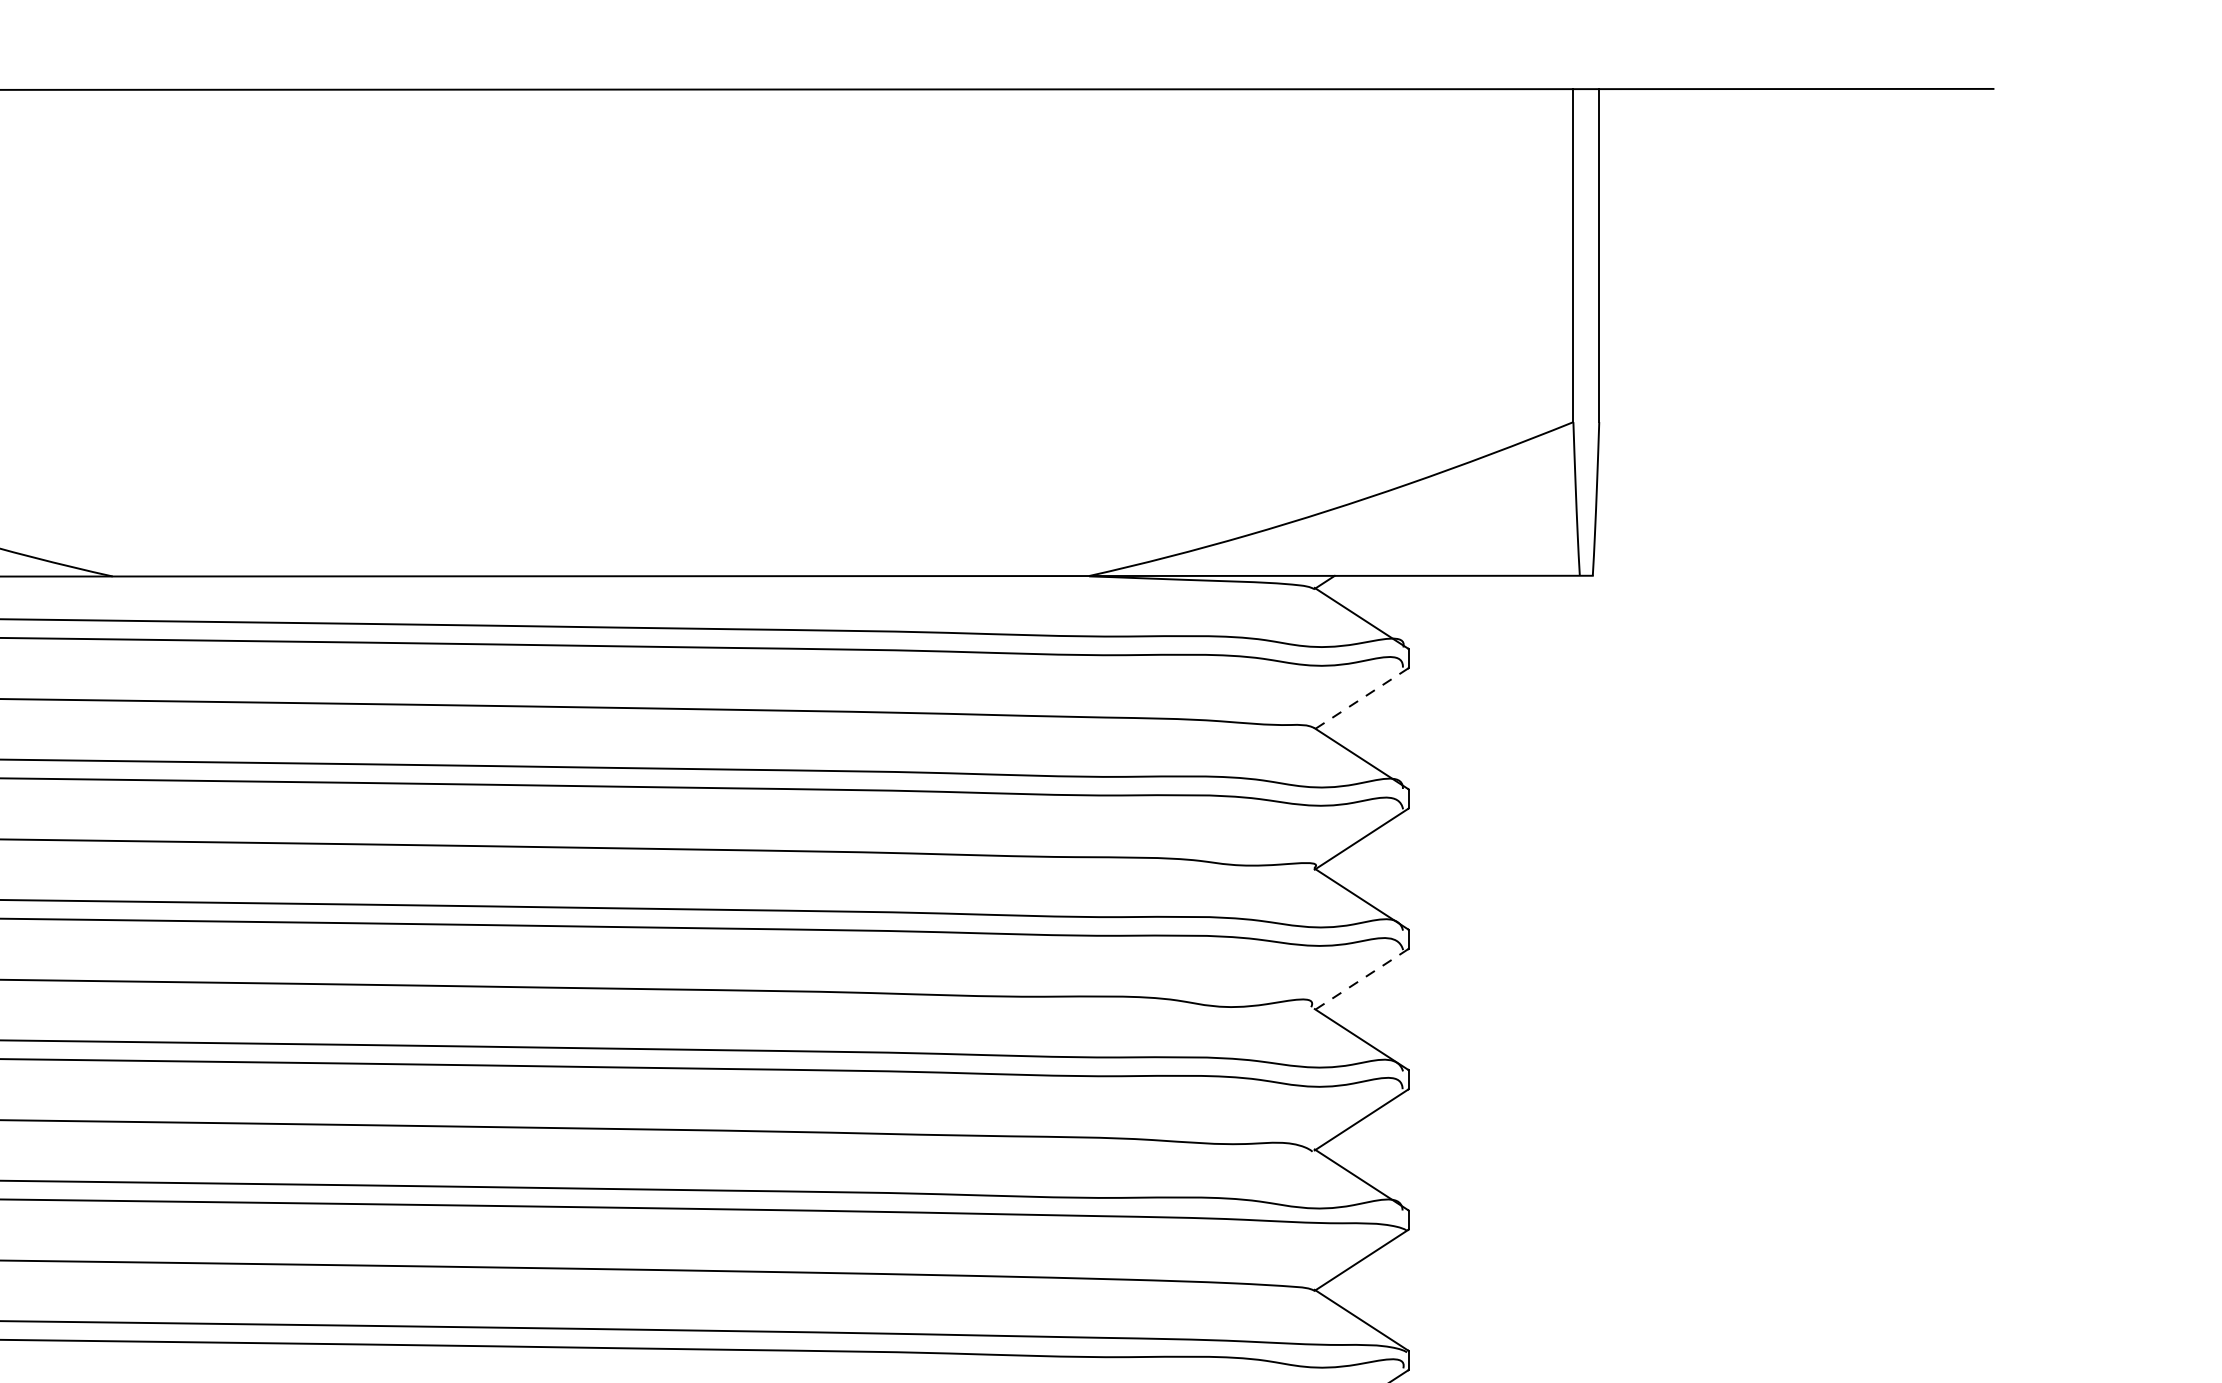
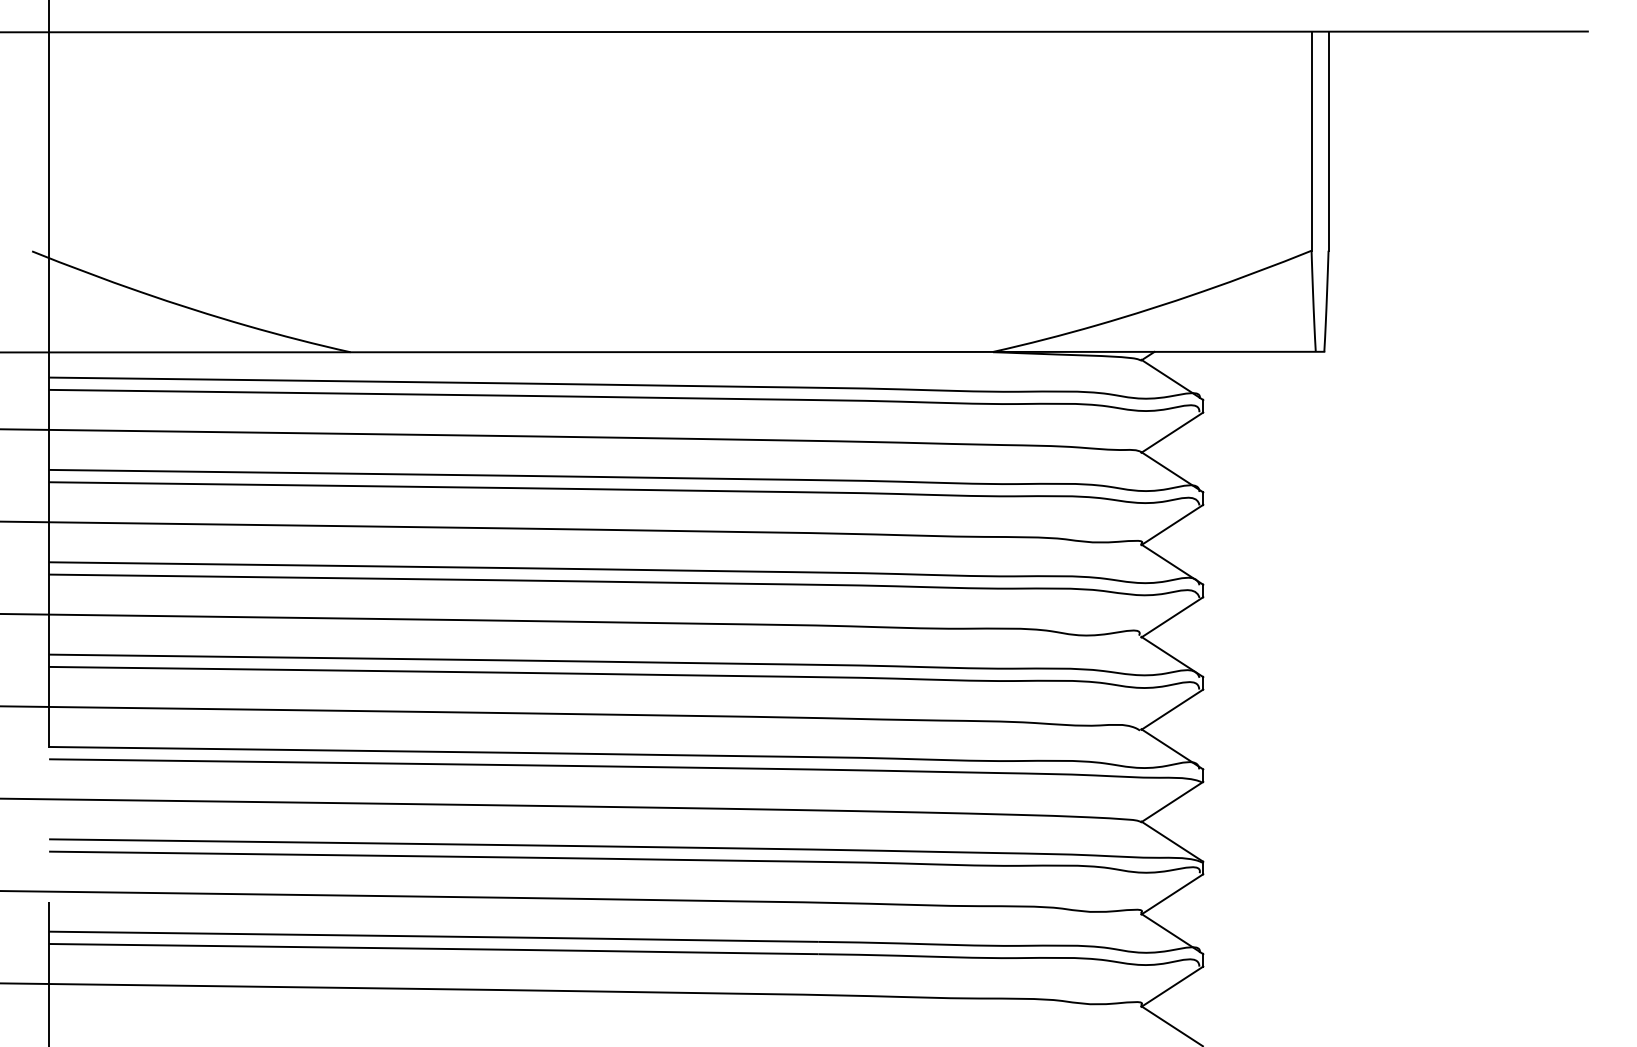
line: (1362, 698) -> (1172, 432), dashed -> solid
line: (1362, 979) -> (1172, 617), dashed -> solid

